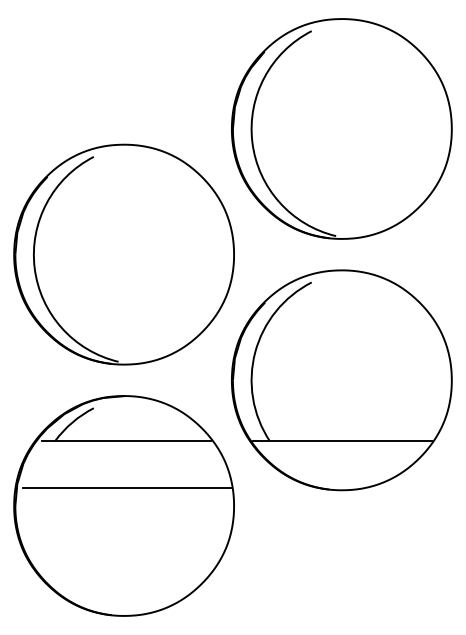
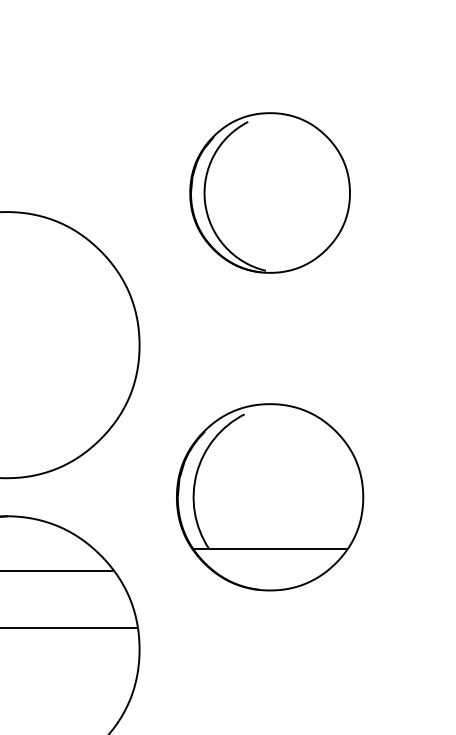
part: (341, 128) -> (269, 192), size x0.6
part: (341, 380) -> (269, 497), size x0.7

